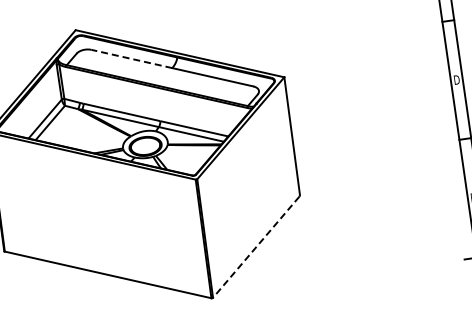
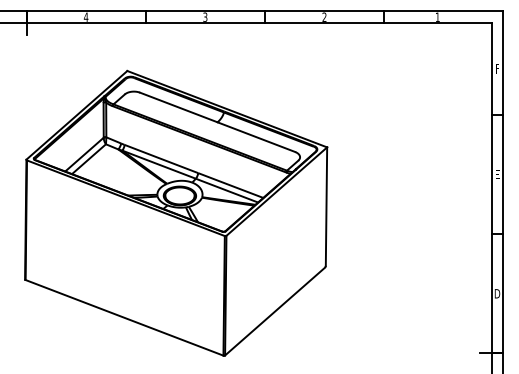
line: (131, 59) -> (178, 107), dashed -> solid
text: (456, 79) -> (497, 174), D -> E
line: (256, 247) -> (275, 311), dashed -> solid

